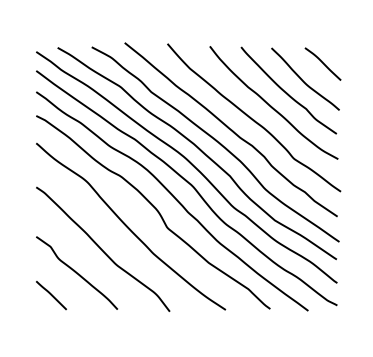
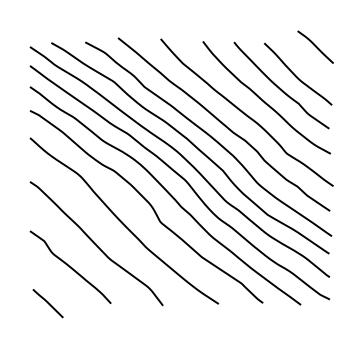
curve: (322, 63) -> (315, 46), moved
line: (51, 295) -> (48, 303), moved

